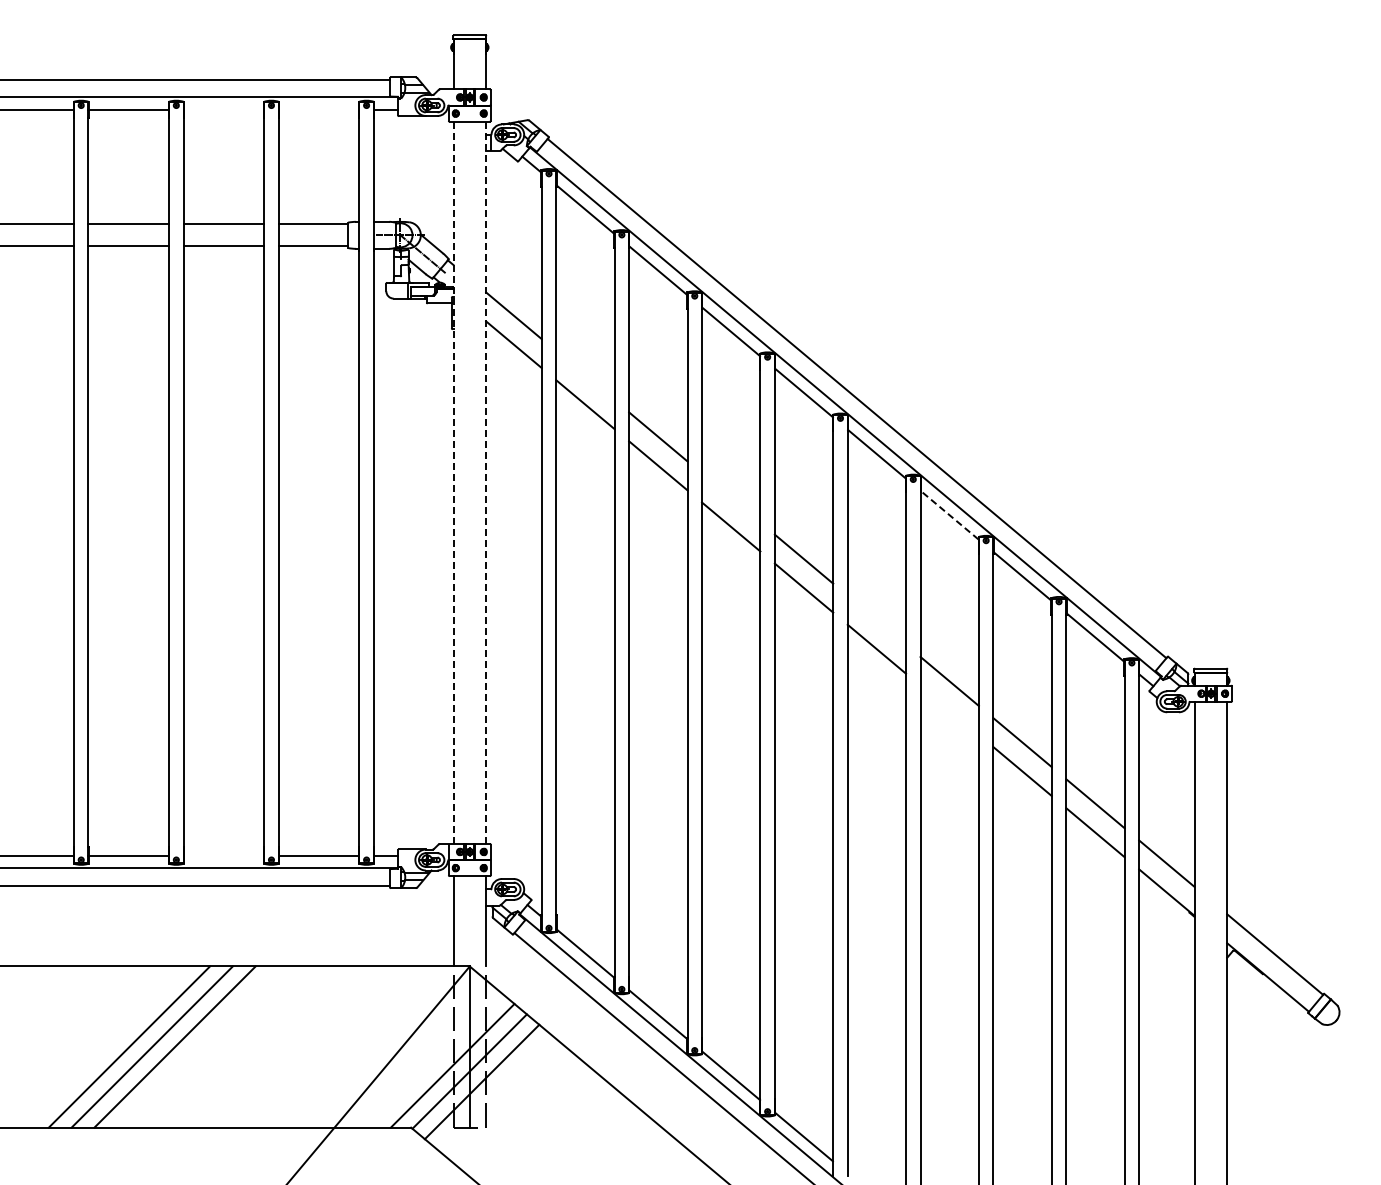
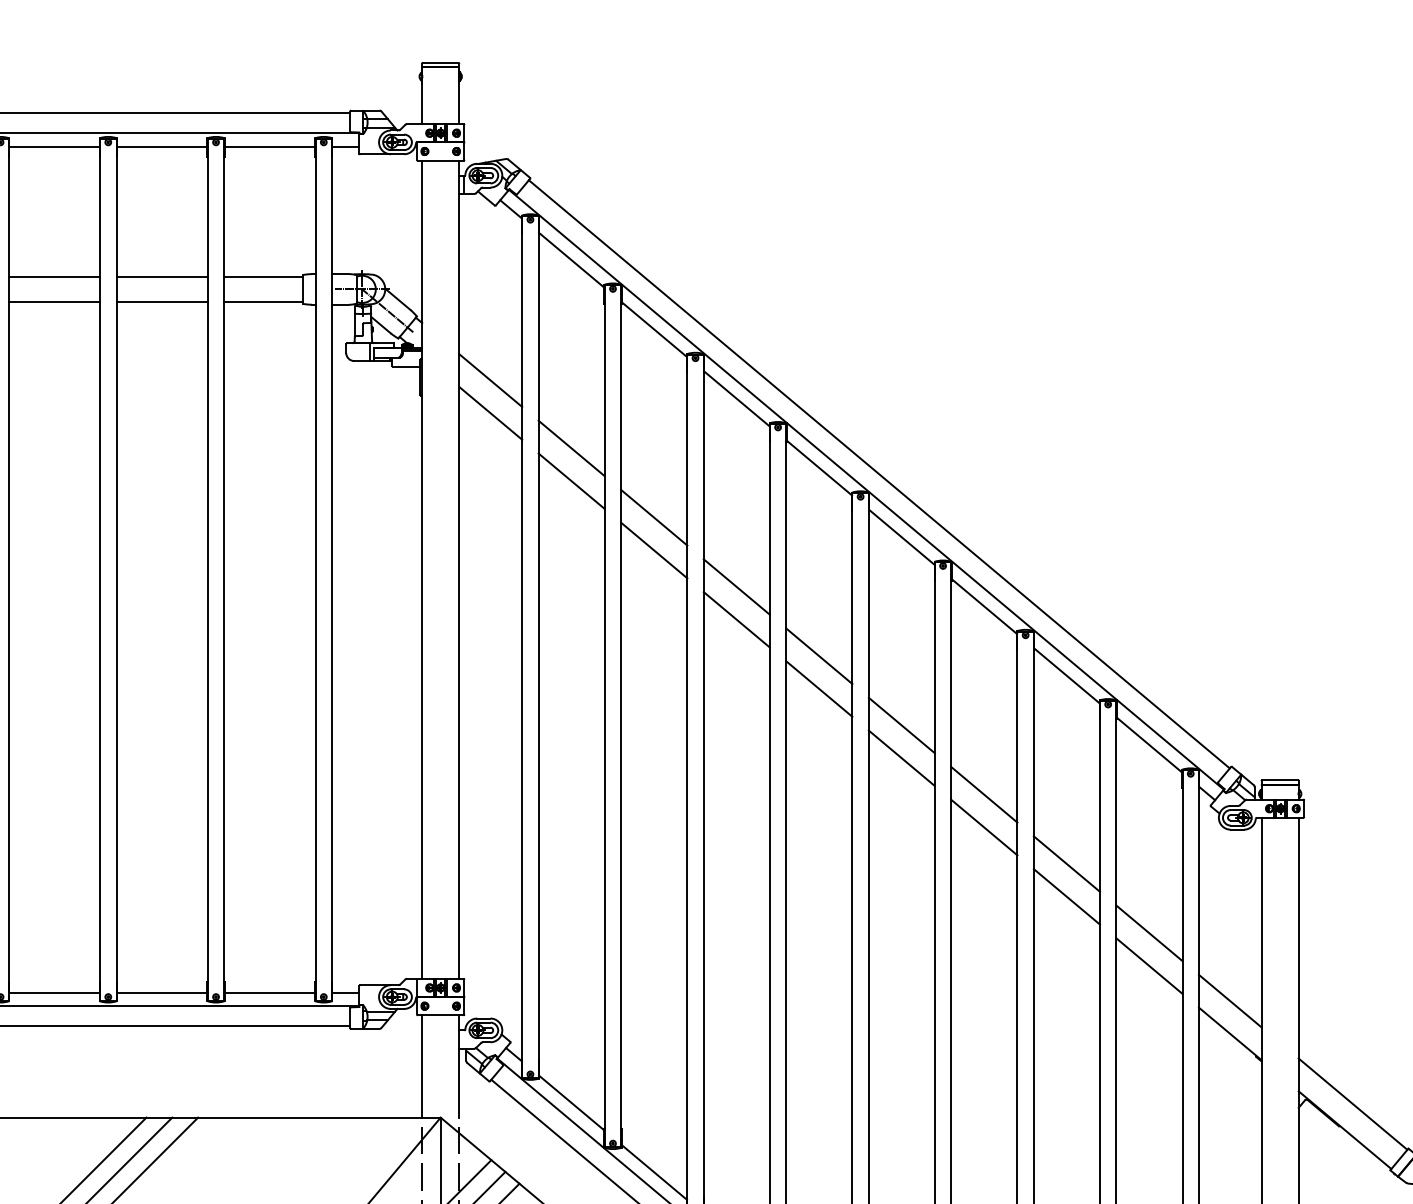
line: (223, 109) -> (161, 146), added
line: (318, 109) -> (269, 146), added
line: (585, 375) -> (571, 448), added
line: (453, 482) -> (422, 569), dashed -> solid
line: (486, 482) -> (459, 569), dashed -> solid
line: (731, 497) -> (737, 586), added
line: (949, 515) -> (984, 606), dashed -> solid
line: (876, 619) -> (901, 724), added
line: (949, 709) -> (984, 826), added
line: (223, 856) -> (161, 993), added

